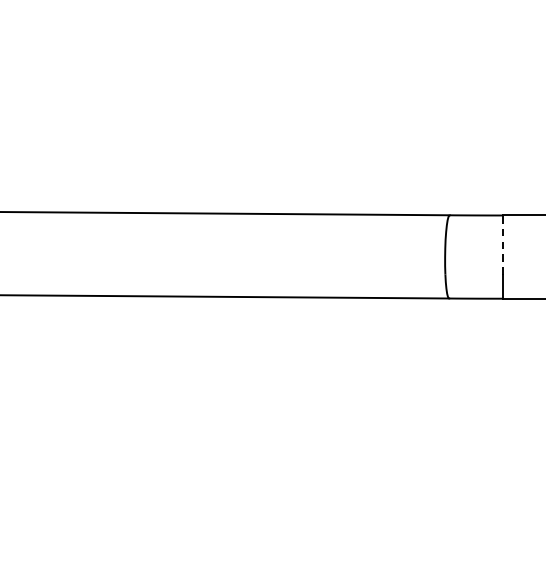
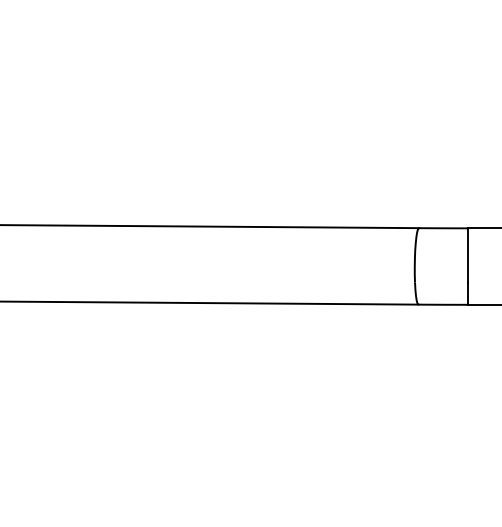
line: (503, 245) -> (468, 255), dashed -> solid

